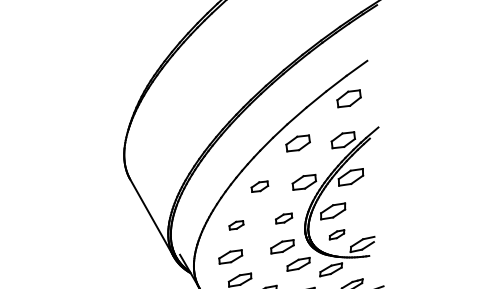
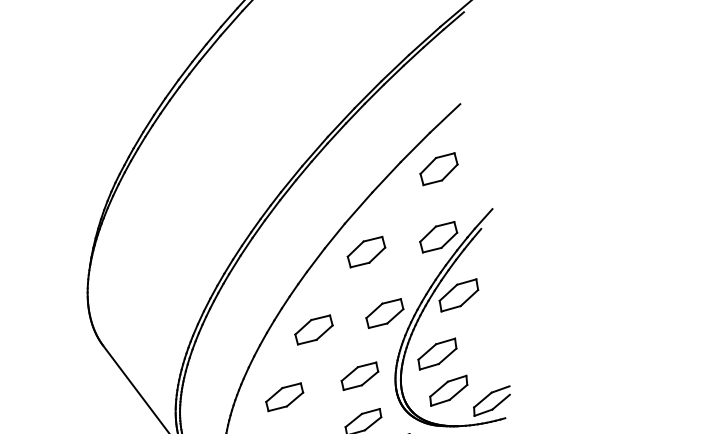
part: (259, 186) -> (313, 329), size x1.43
part: (283, 218) -> (359, 376), size x1.43
part: (236, 225) -> (284, 397), size x1.67
part: (336, 234) -> (447, 390), size x1.67

